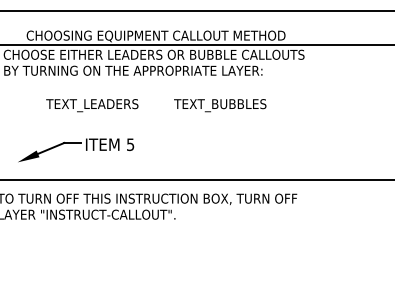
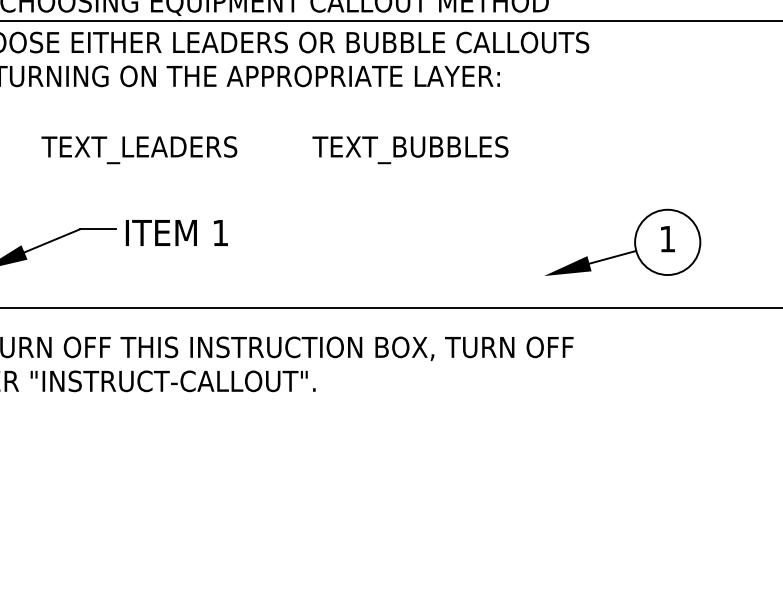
text: (130, 144) -> (220, 232), 5 -> 1
part: (320, 148) -> (622, 241), added

